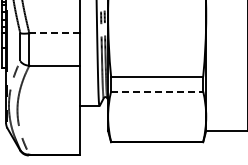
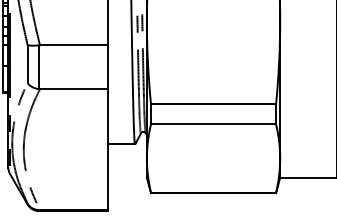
line: (55, 33) -> (75, 45), dashed -> solid
line: (157, 91) -> (214, 124), dashed -> solid

